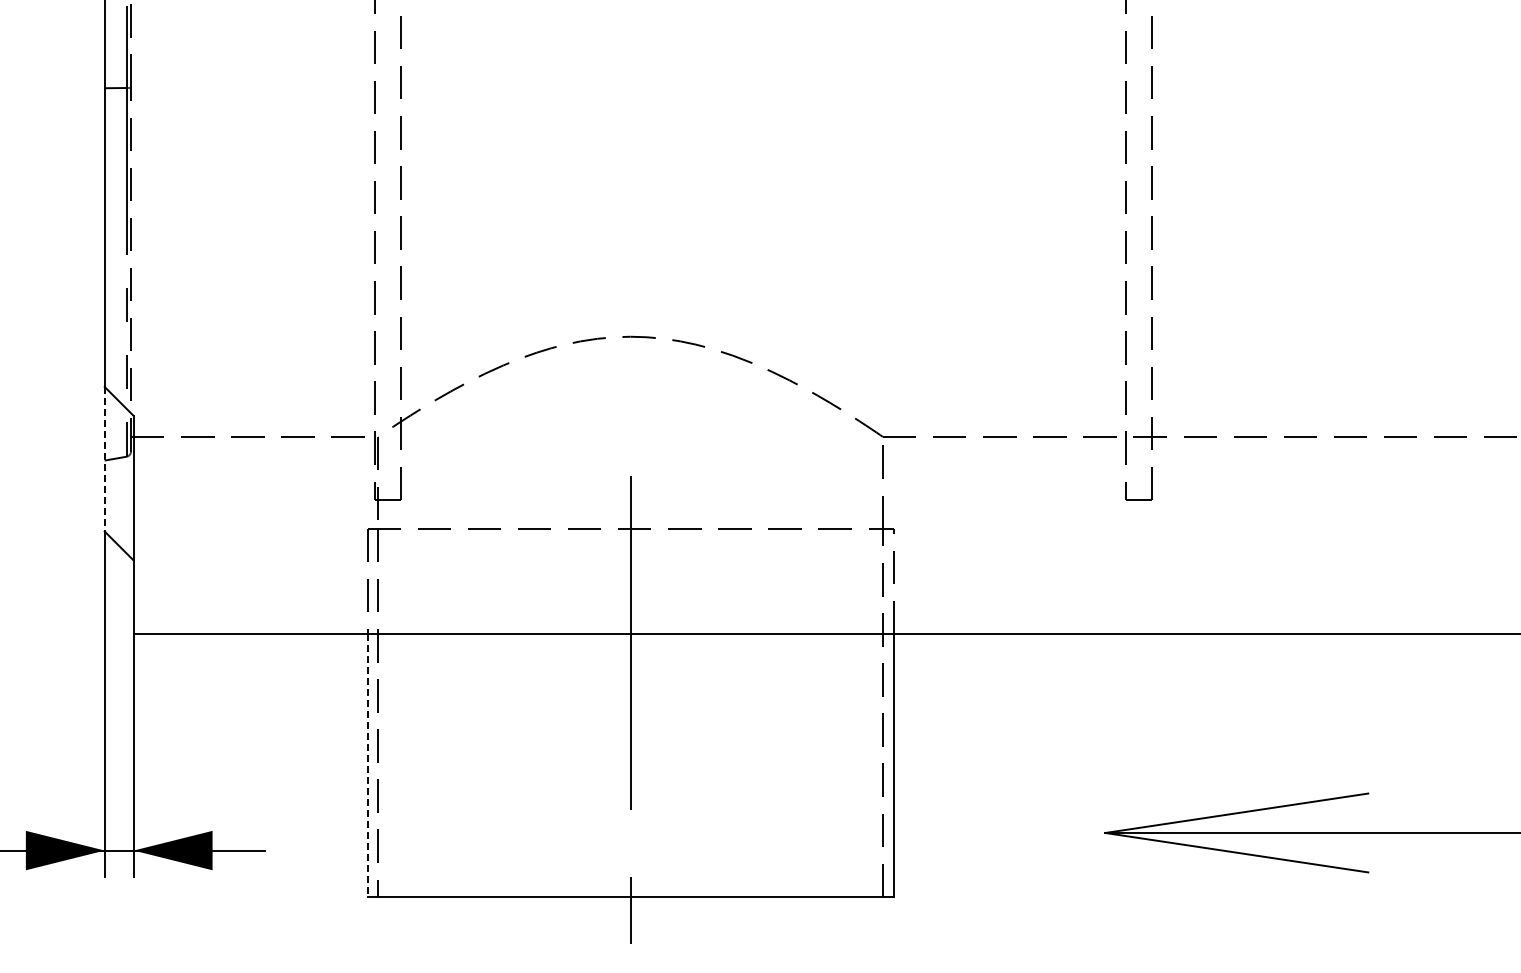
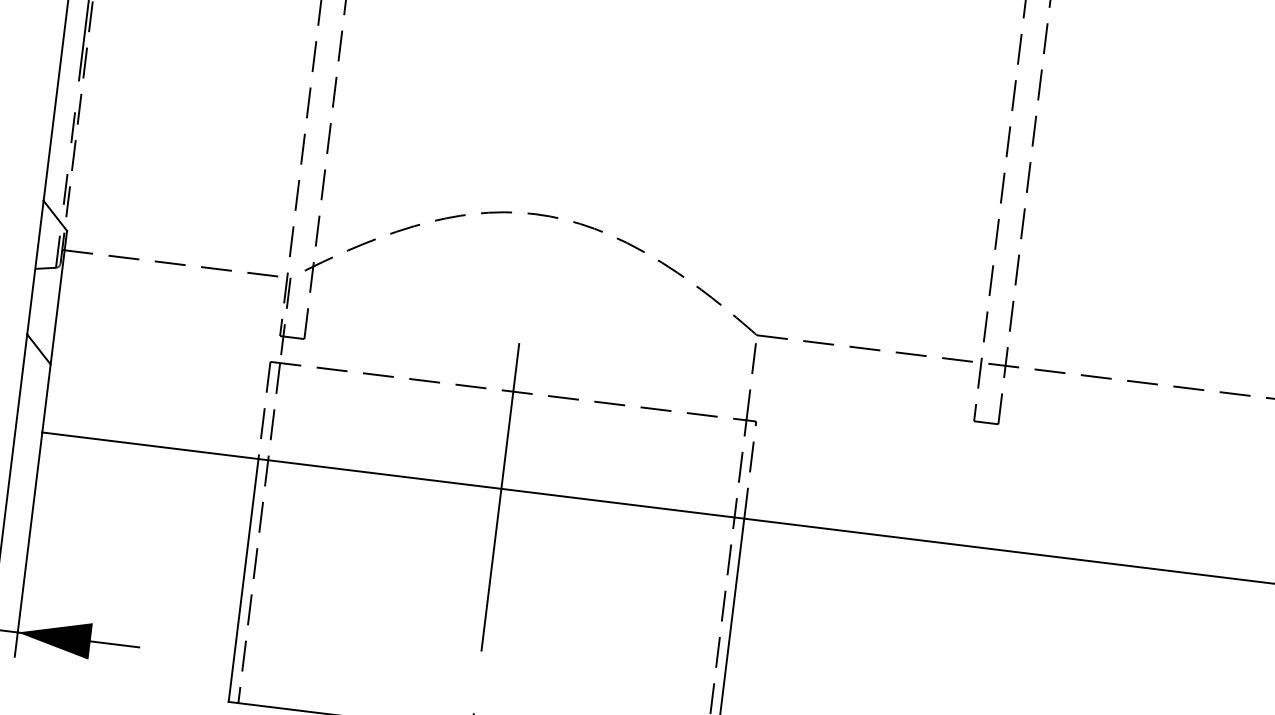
line: (104, 459) -> (35, 267), dashed -> solid
line: (367, 766) -> (243, 581), dashed -> solid

